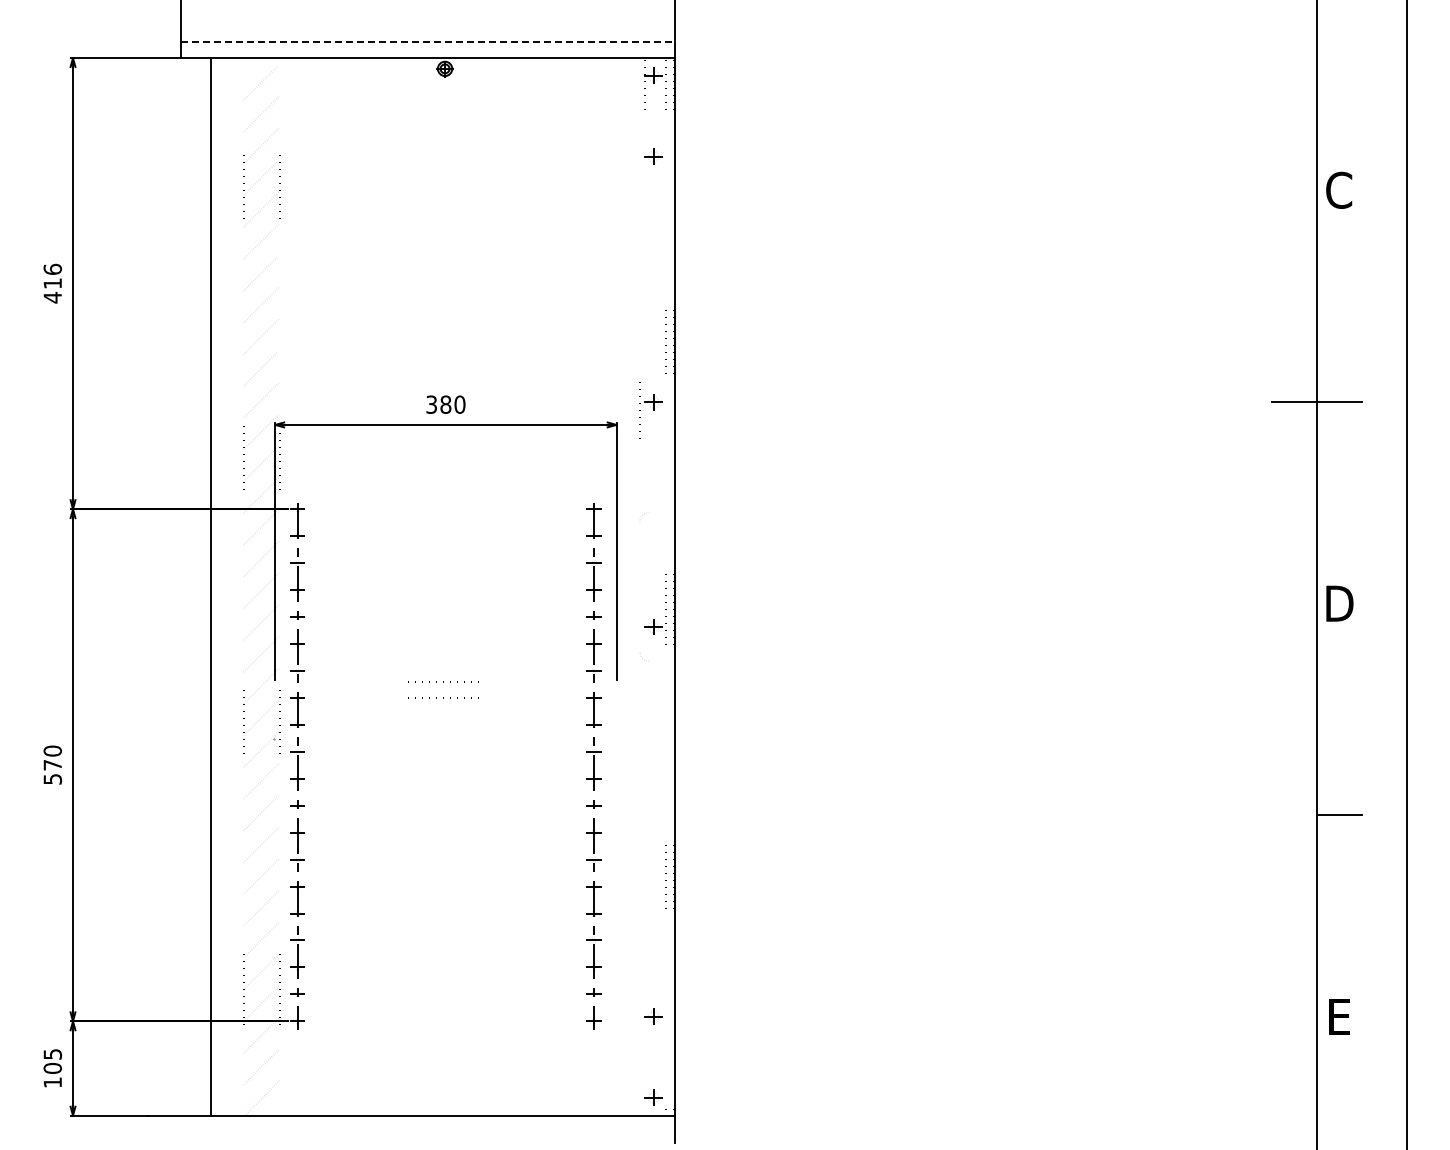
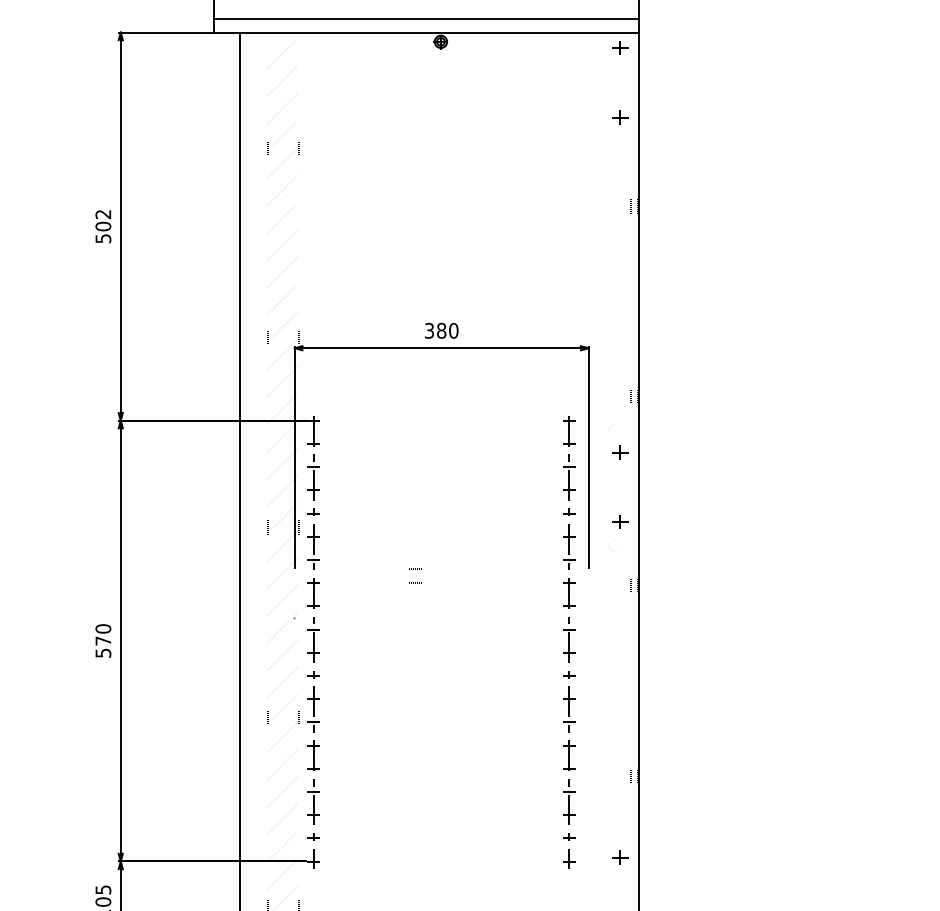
line: (428, 41) -> (426, 18), dashed -> solid
text: (52, 283) -> (103, 226), 416 -> 502
part: (650, 410) -> (617, 459), moved

